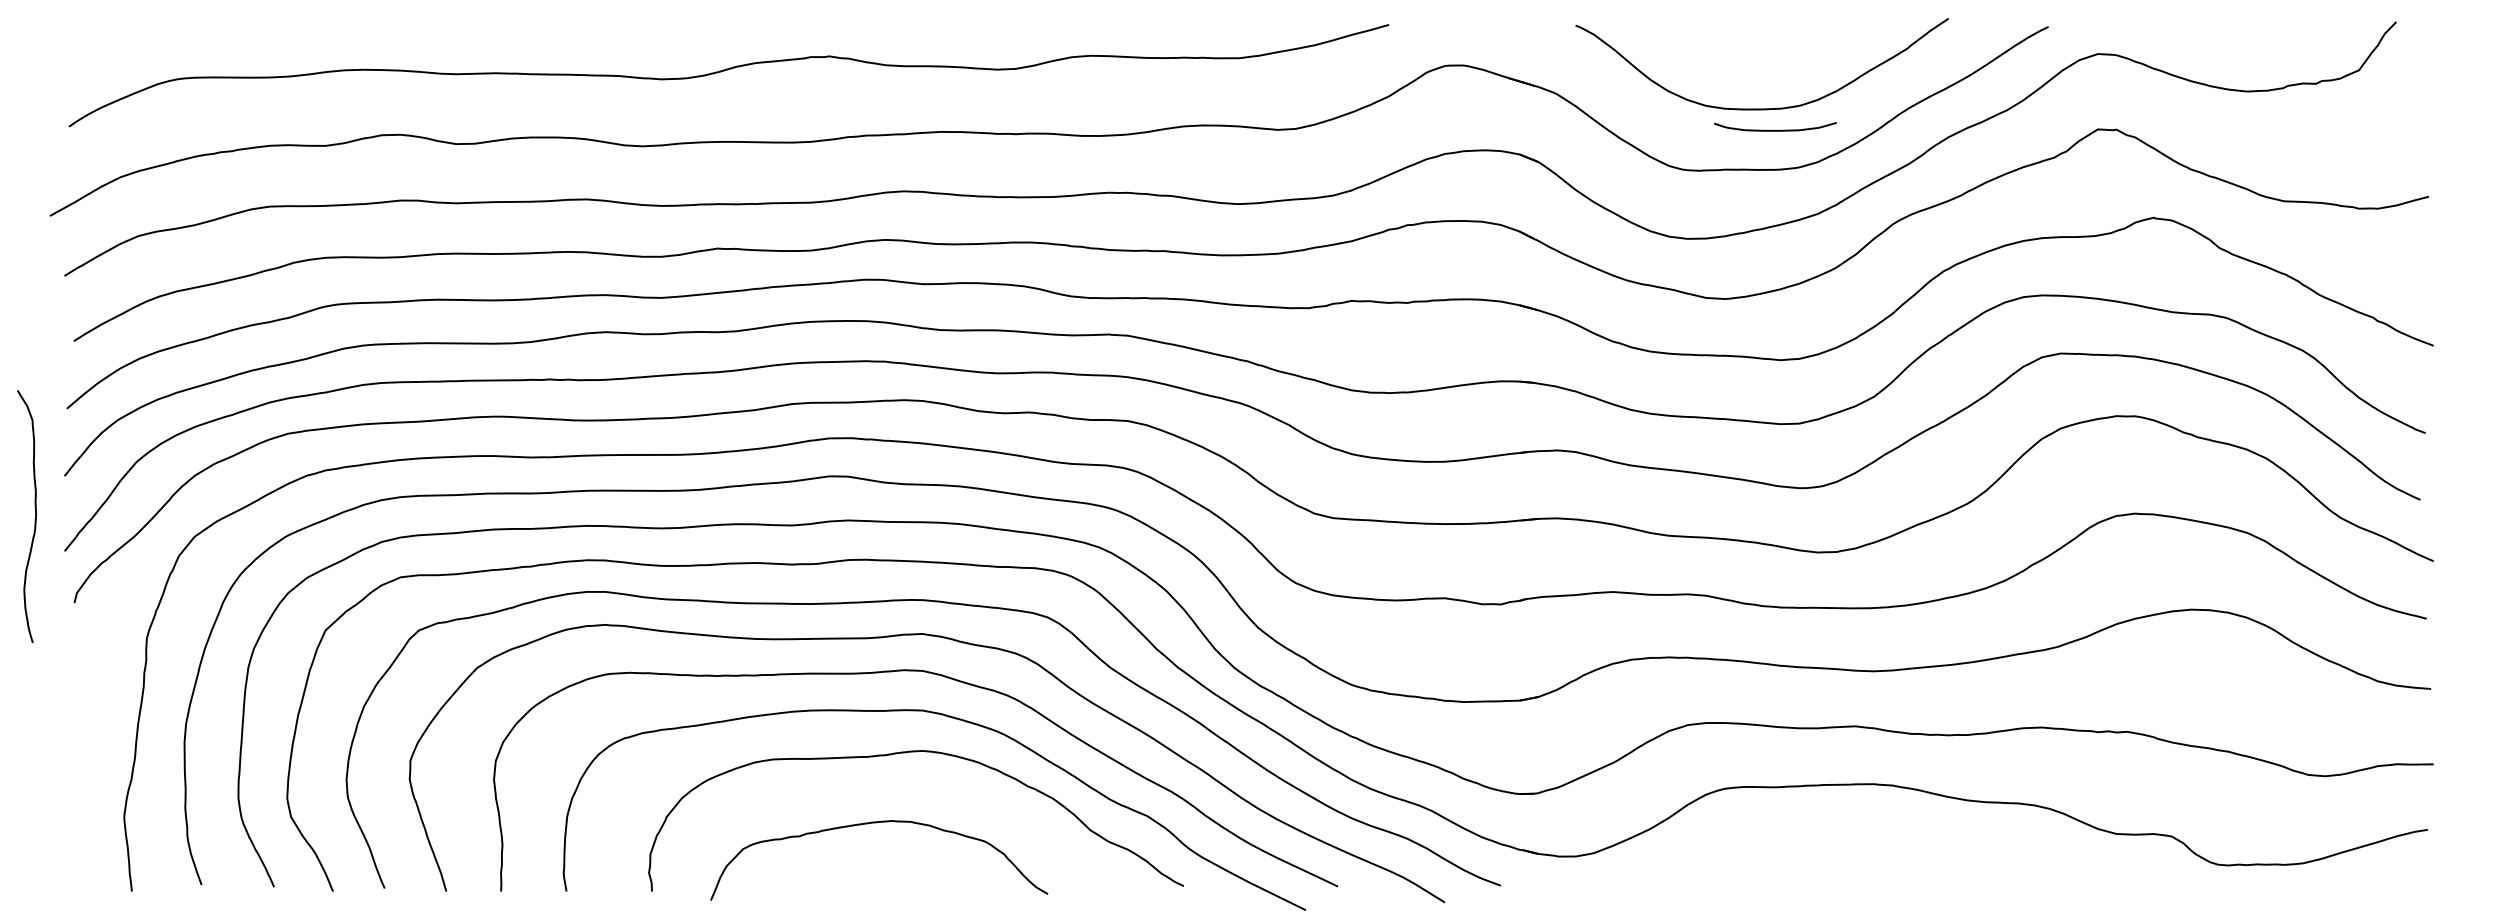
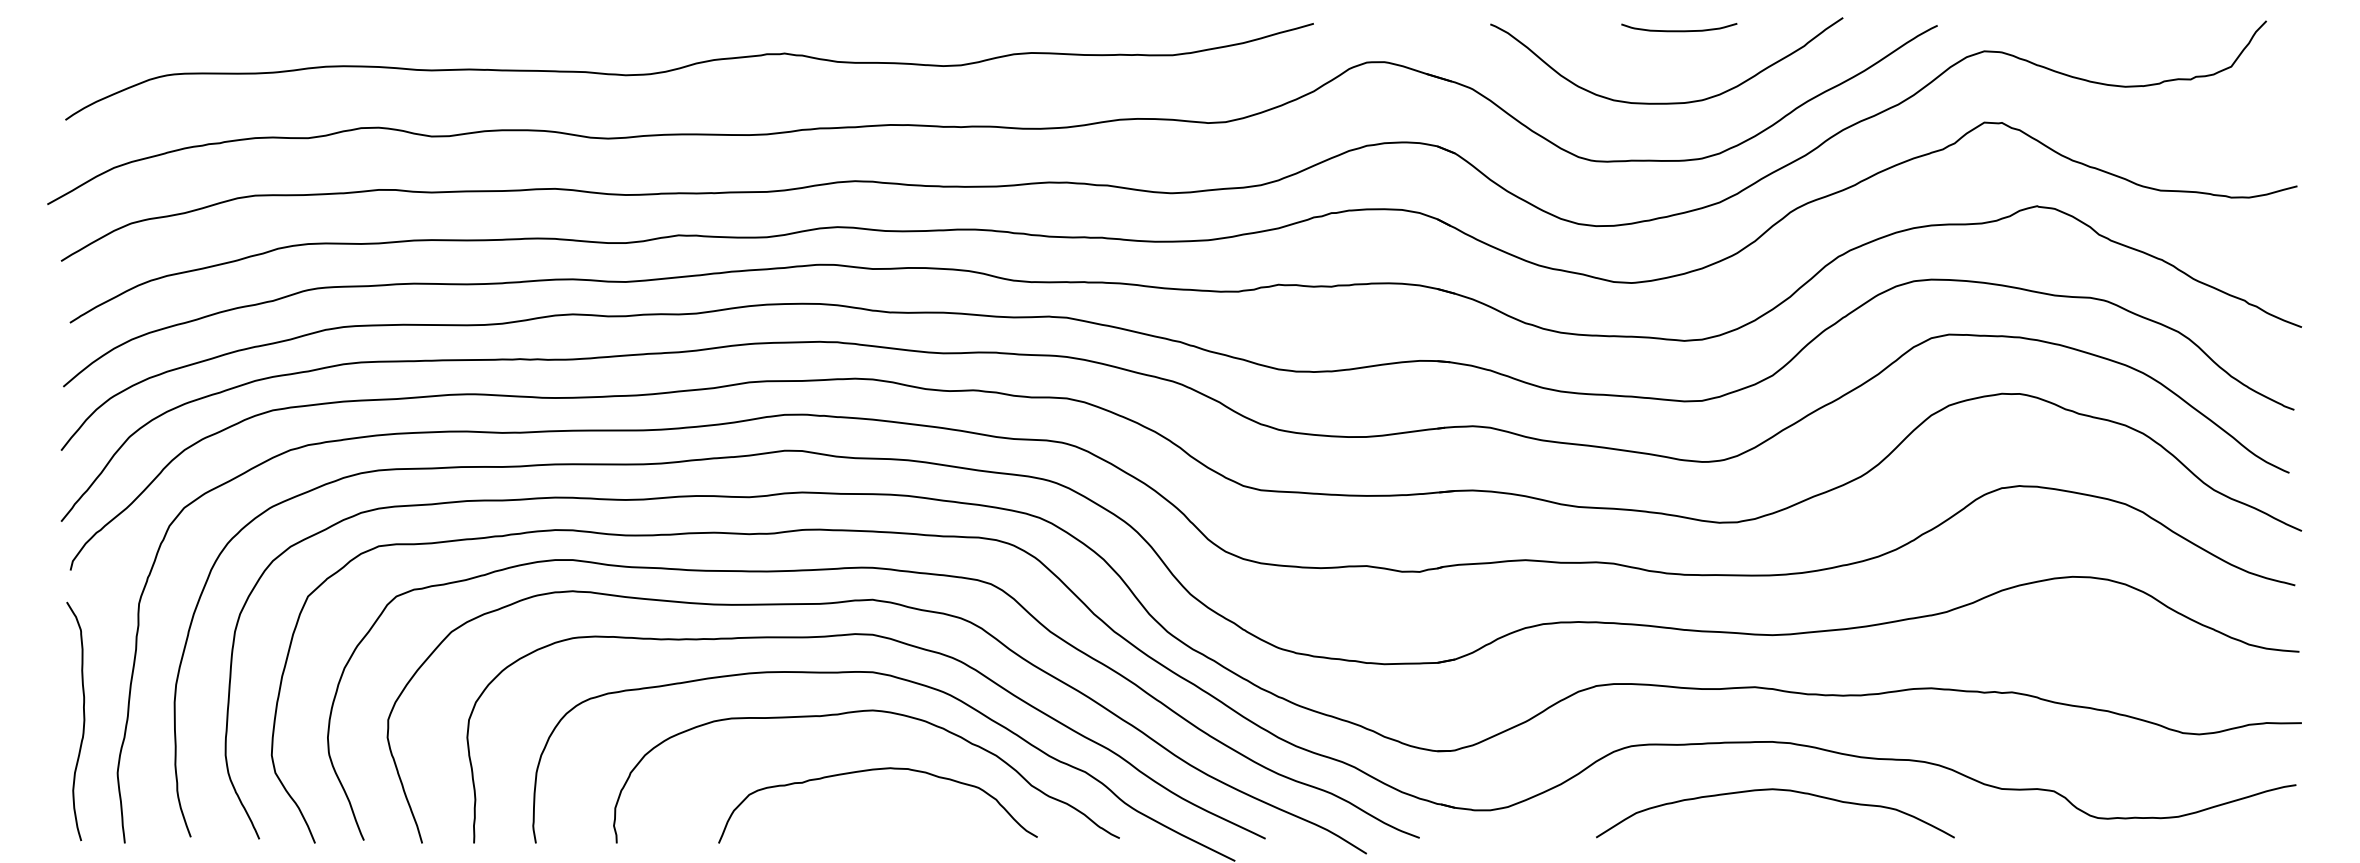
curve: (1775, 130) -> (1679, 30), moved
curve: (34, 519) -> (82, 724), moved
curve: (876, 823) -> (875, 770), moved
curve: (1876, 835) -> (1774, 790), added

